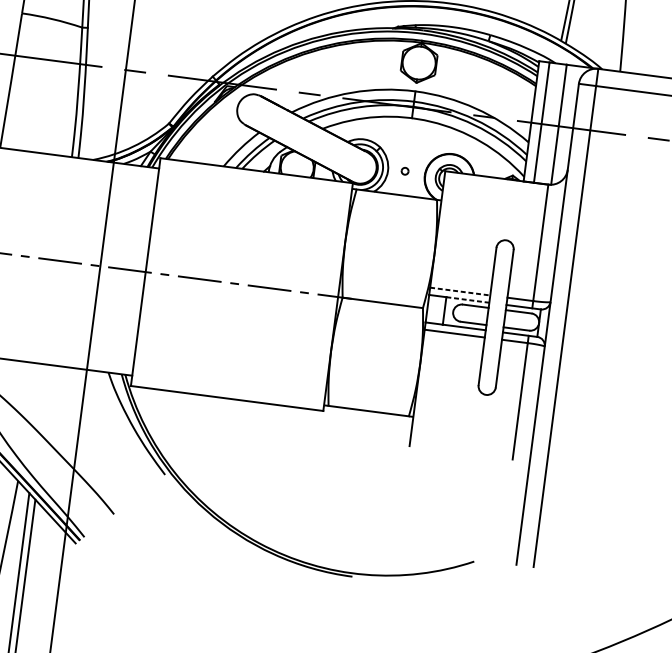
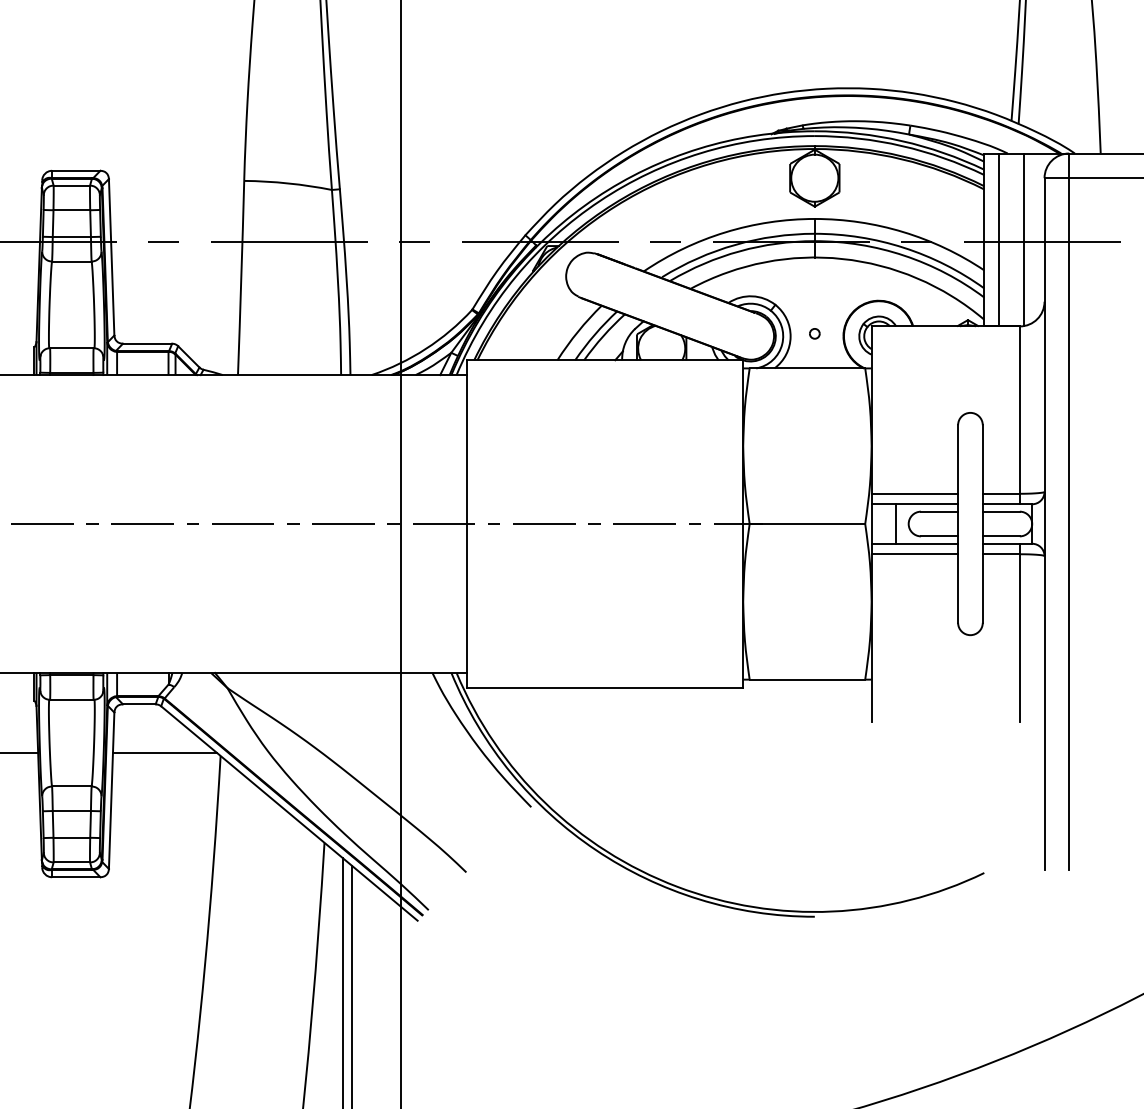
line: (460, 291) -> (915, 493), dashed -> solid
line: (468, 300) -> (927, 504), dashed -> solid

